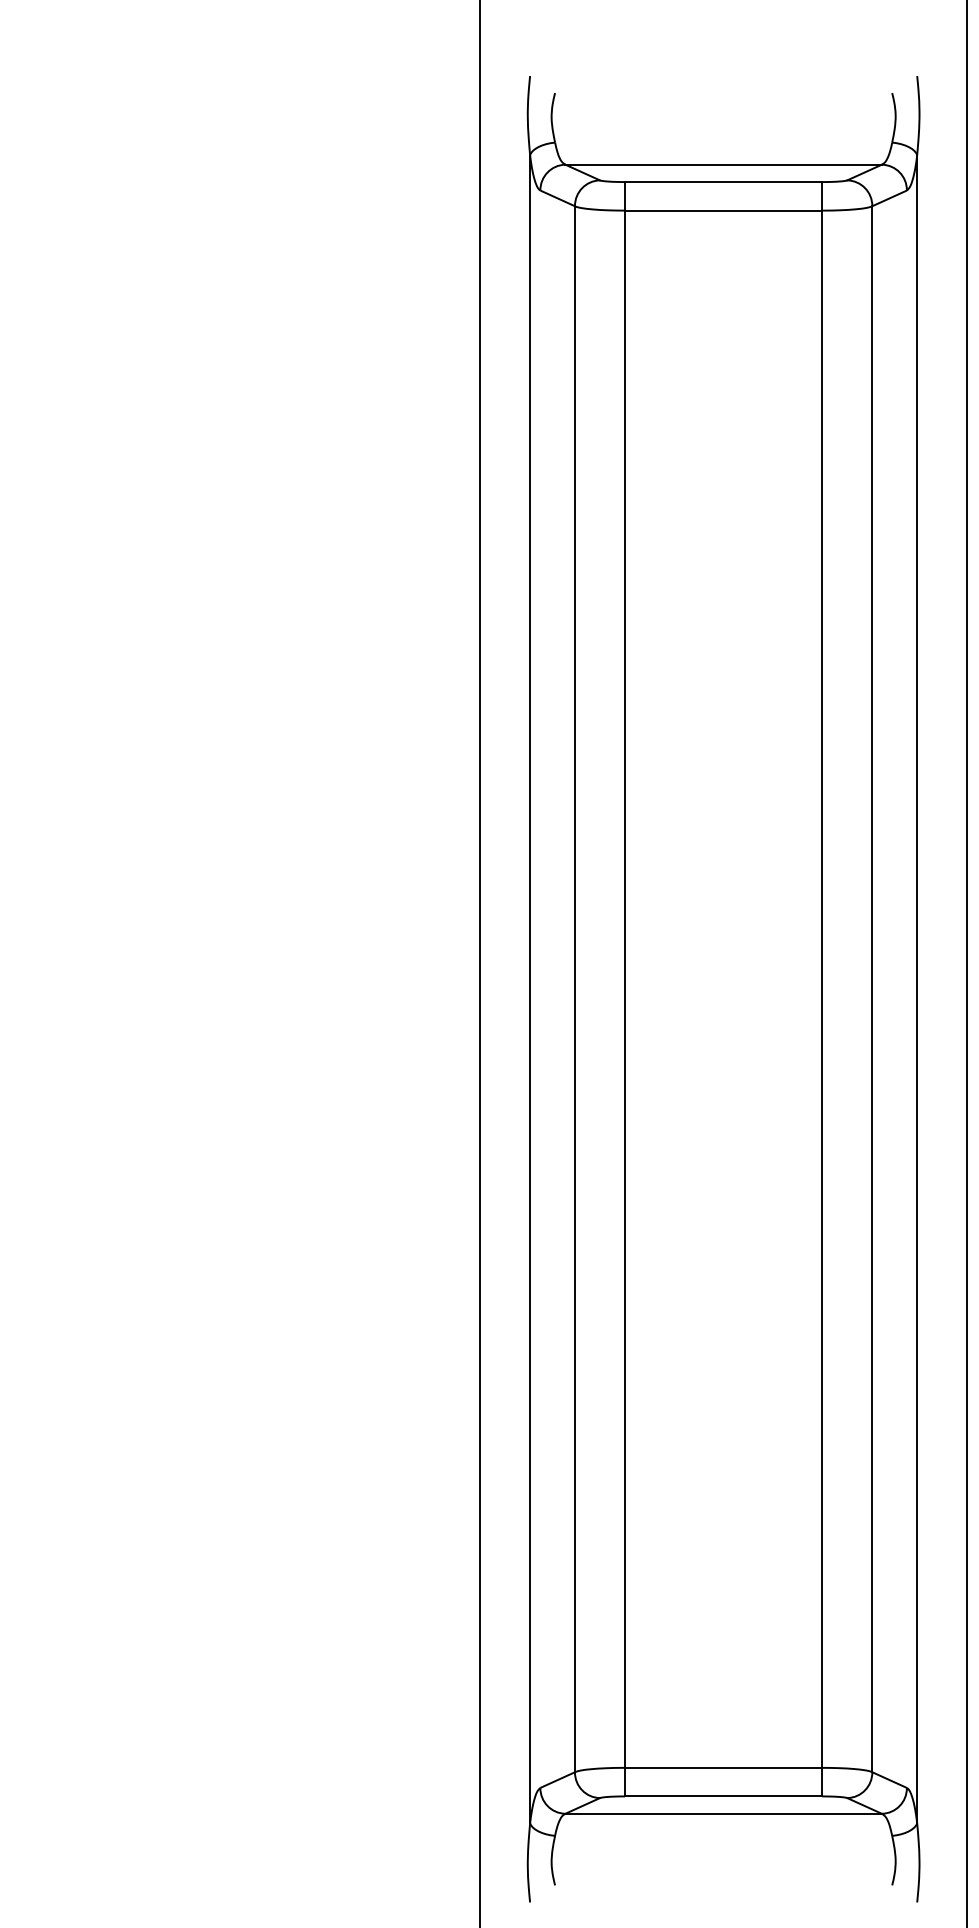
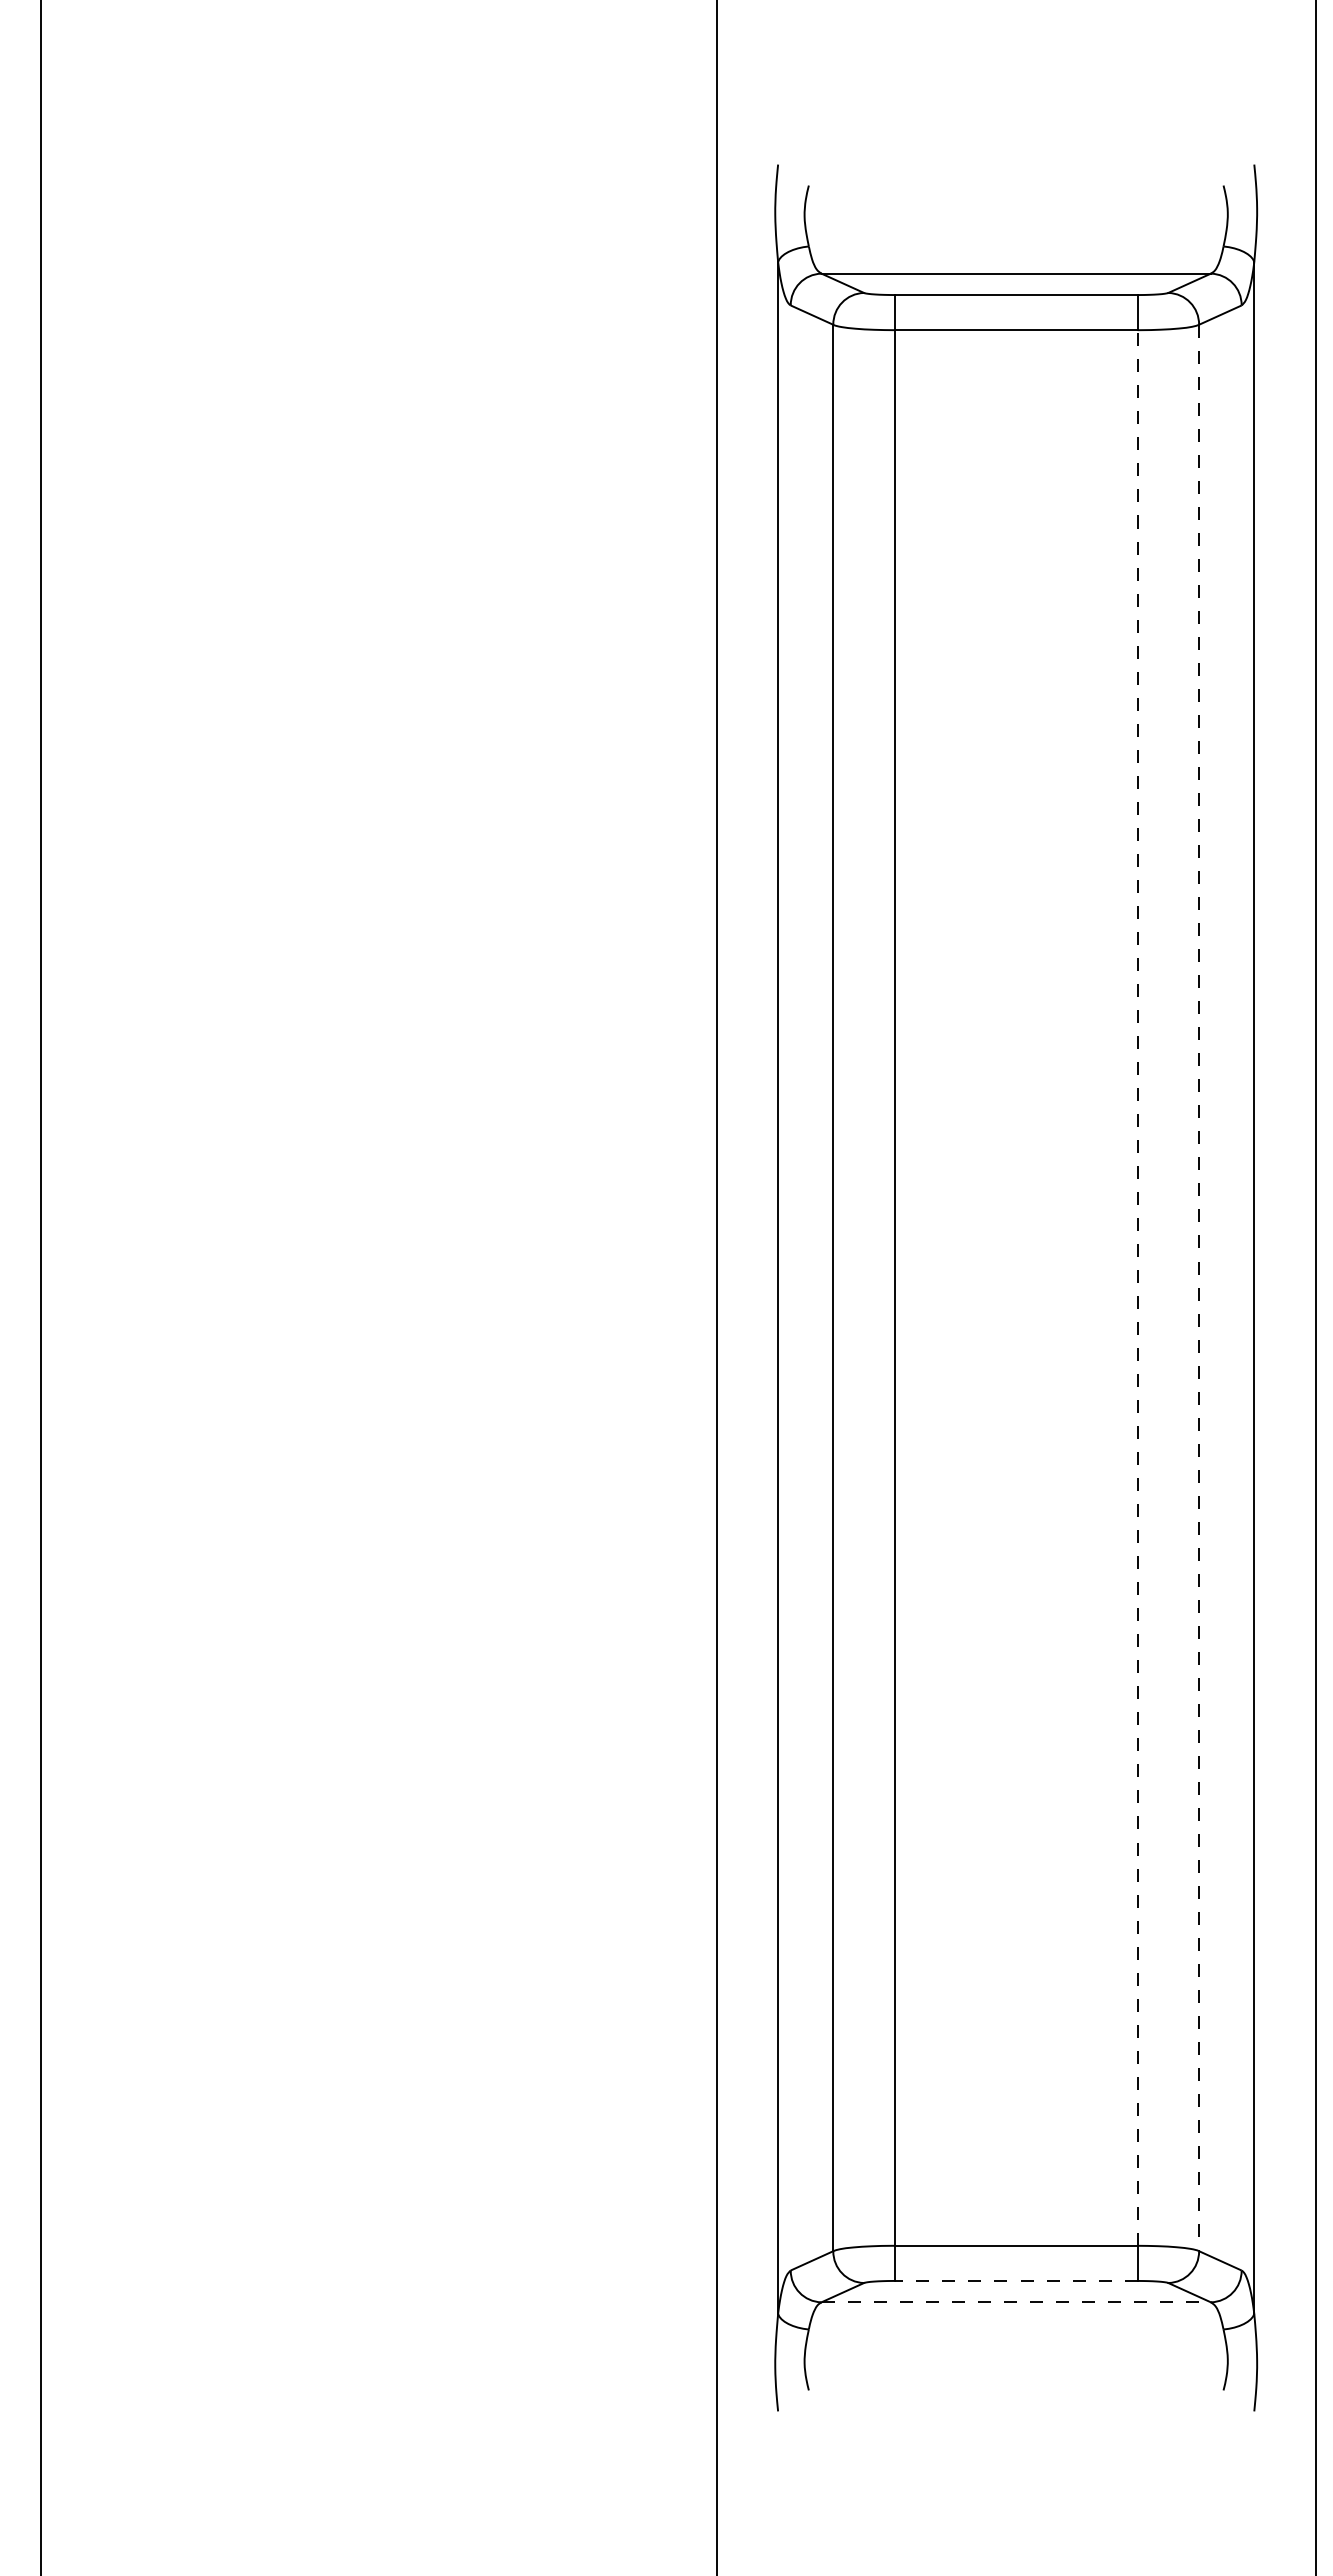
line: (822, 988) -> (1137, 1287), solid -> dashed
line: (872, 989) -> (1199, 1288), solid -> dashed
line: (723, 1796) -> (1015, 2280), solid -> dashed
line: (723, 1813) -> (1016, 2302), solid -> dashed

